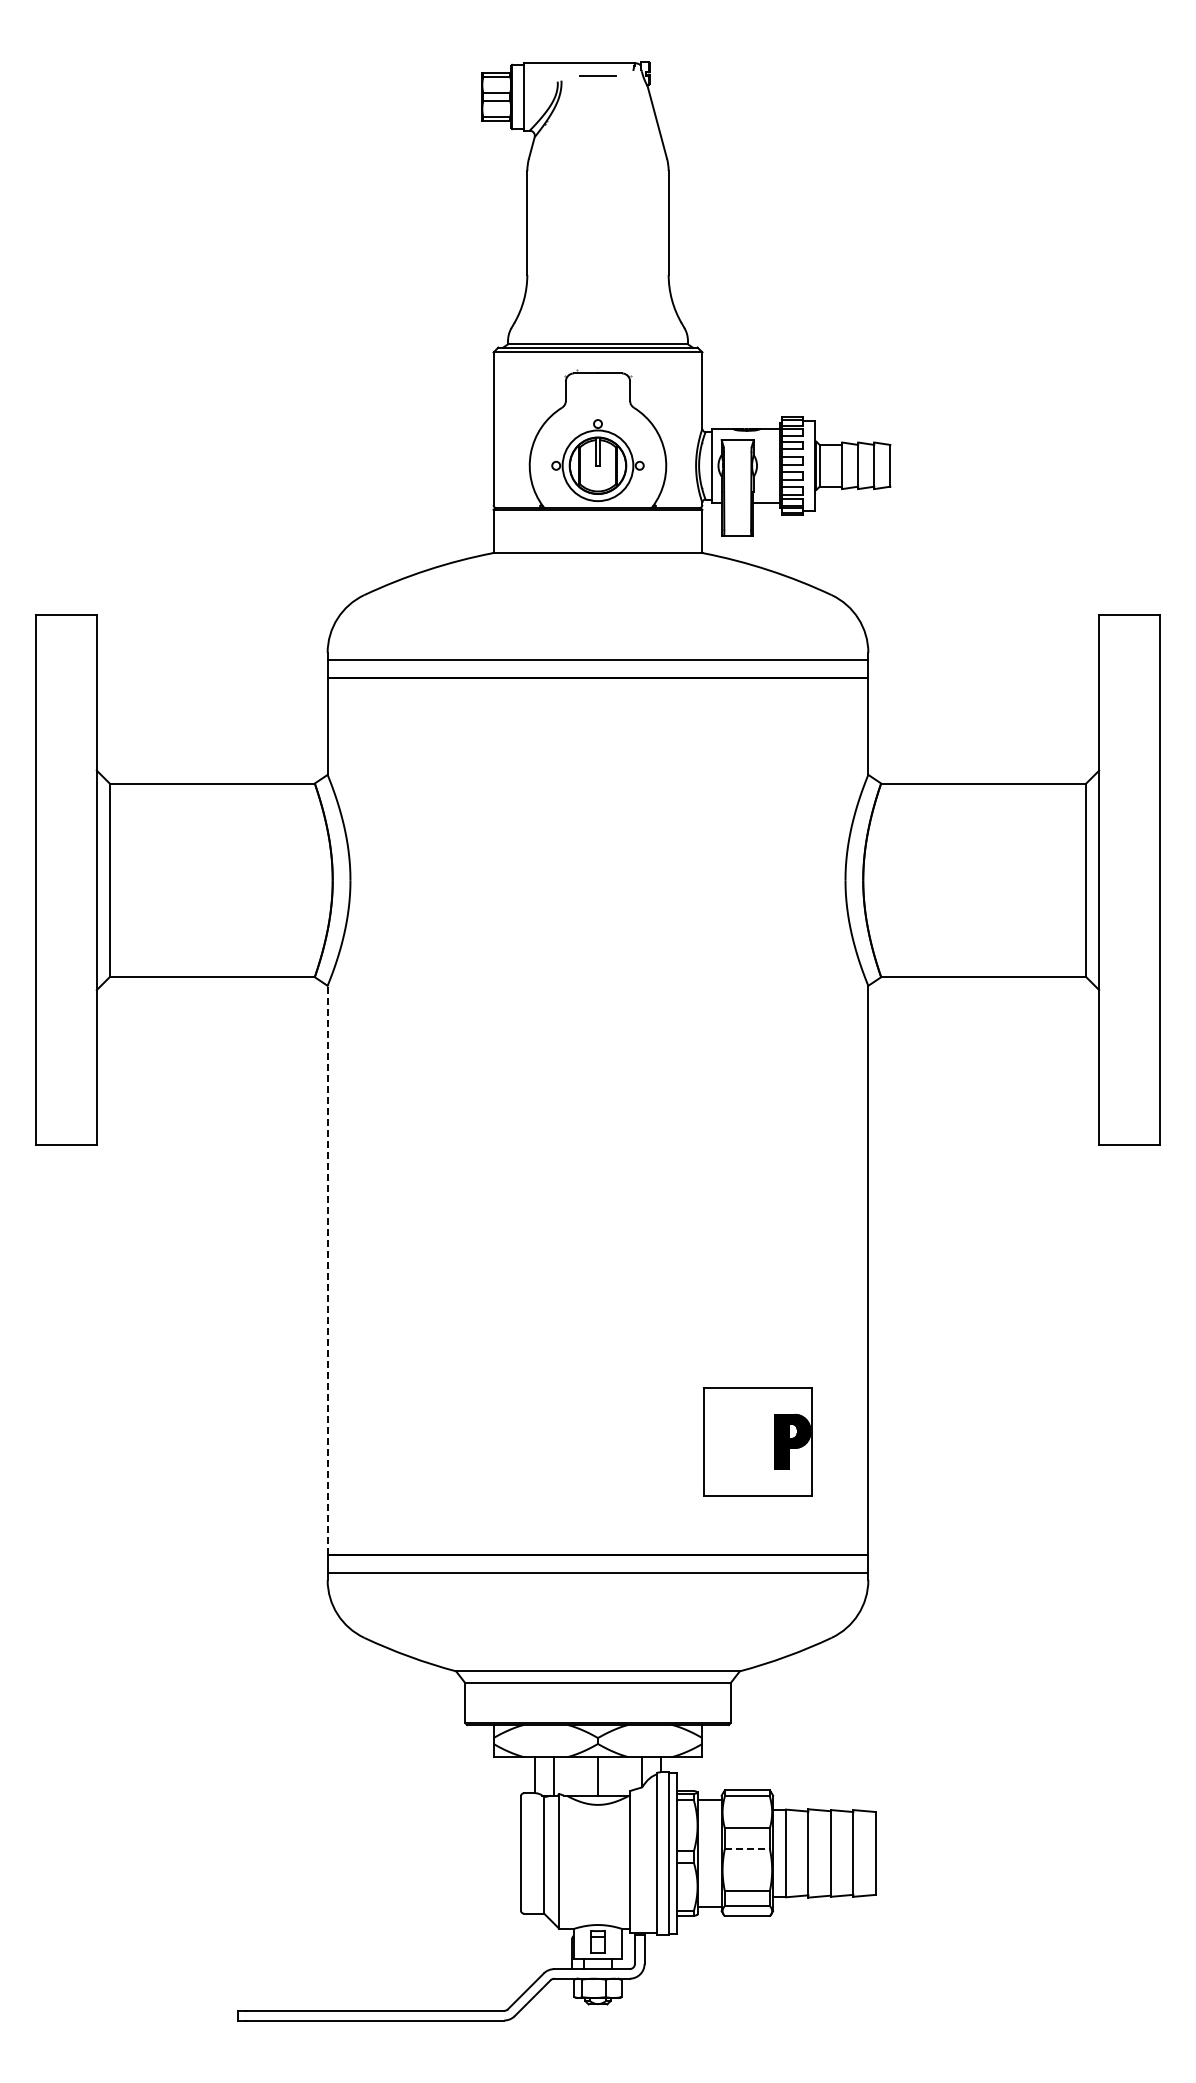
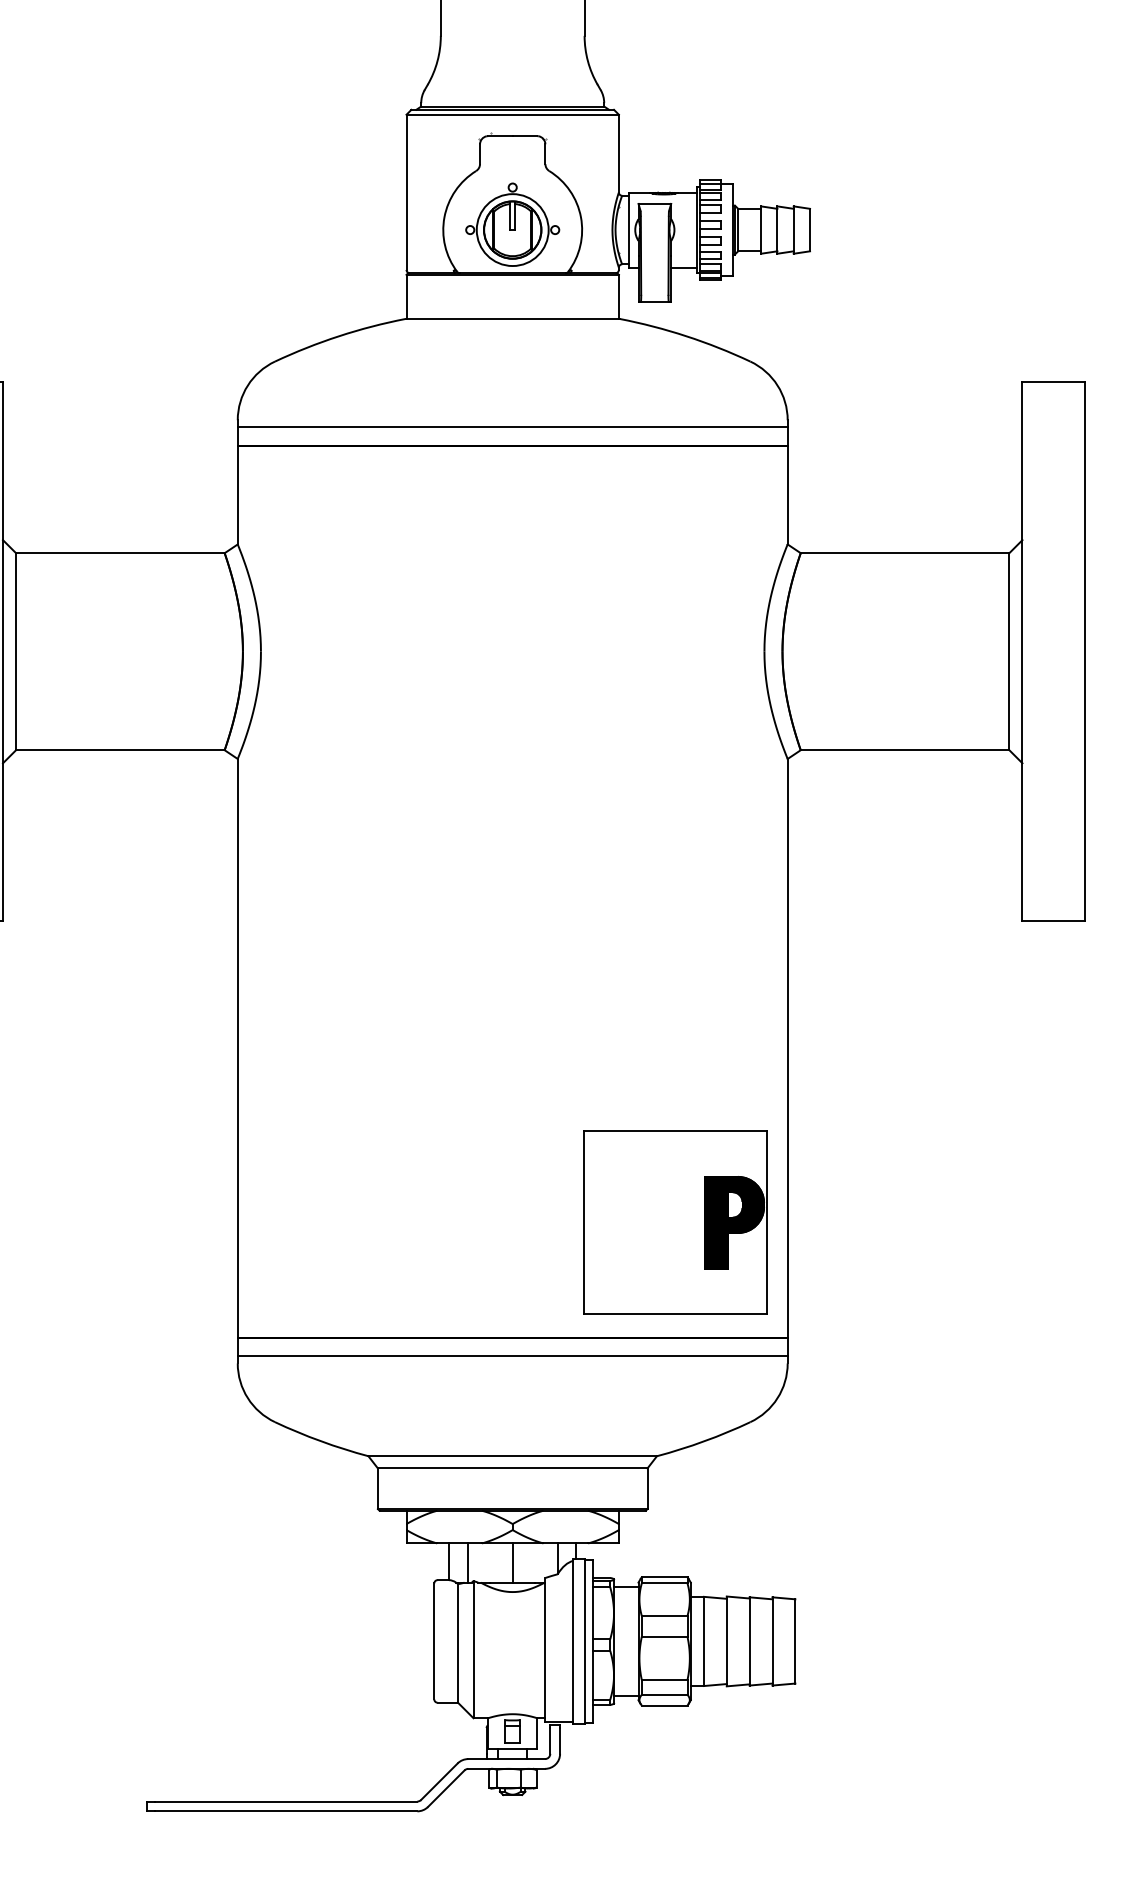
line: (327, 1270) -> (237, 1048), dashed -> solid
part: (757, 1441) -> (674, 1222), size x1.67
line: (747, 1848) -> (664, 1636), dashed -> solid

